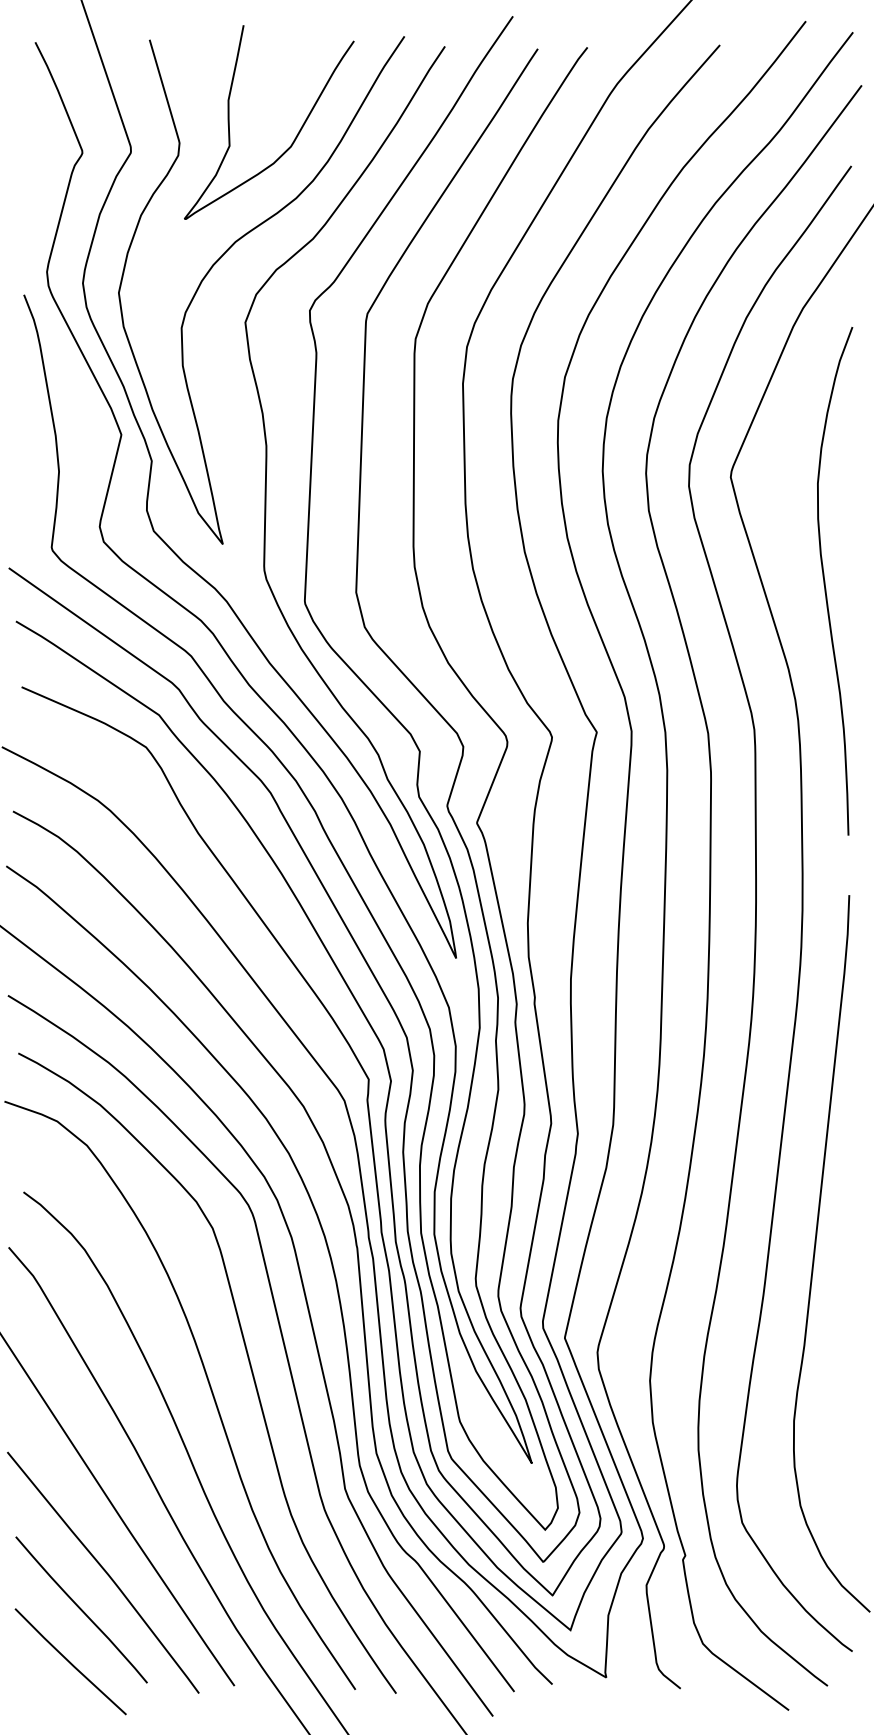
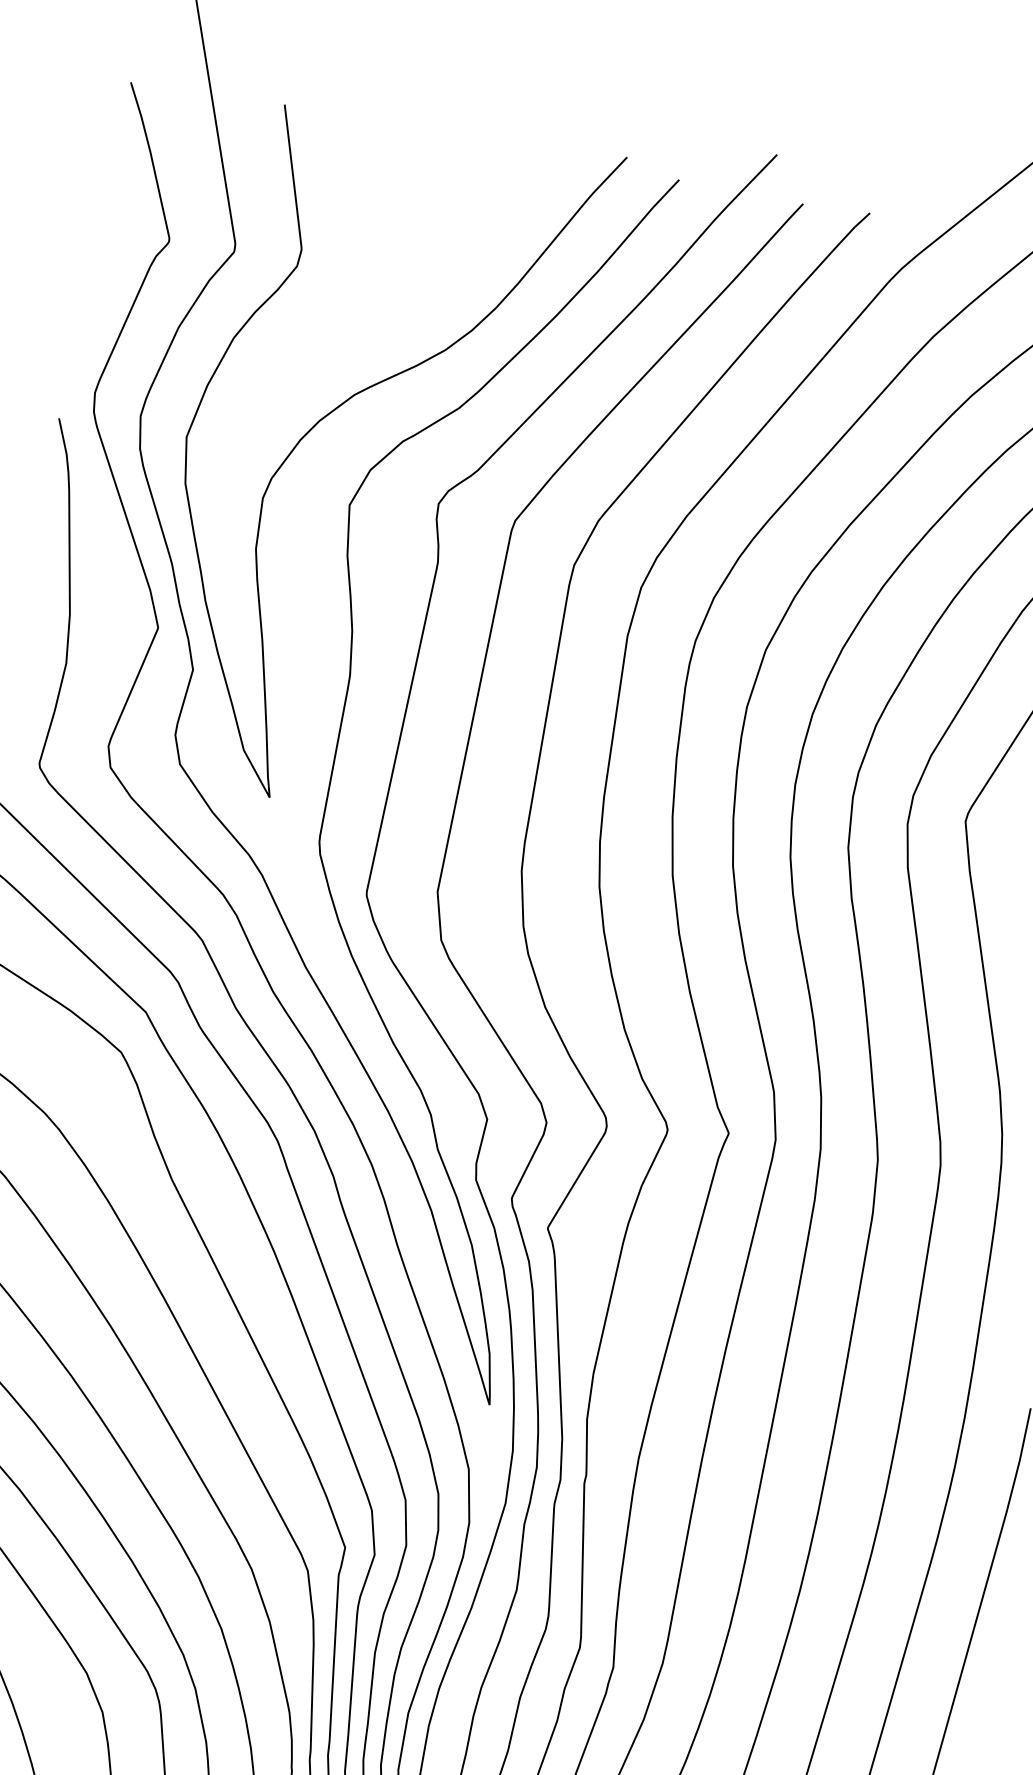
curve: (295, 136) -> (458, 267), removed

